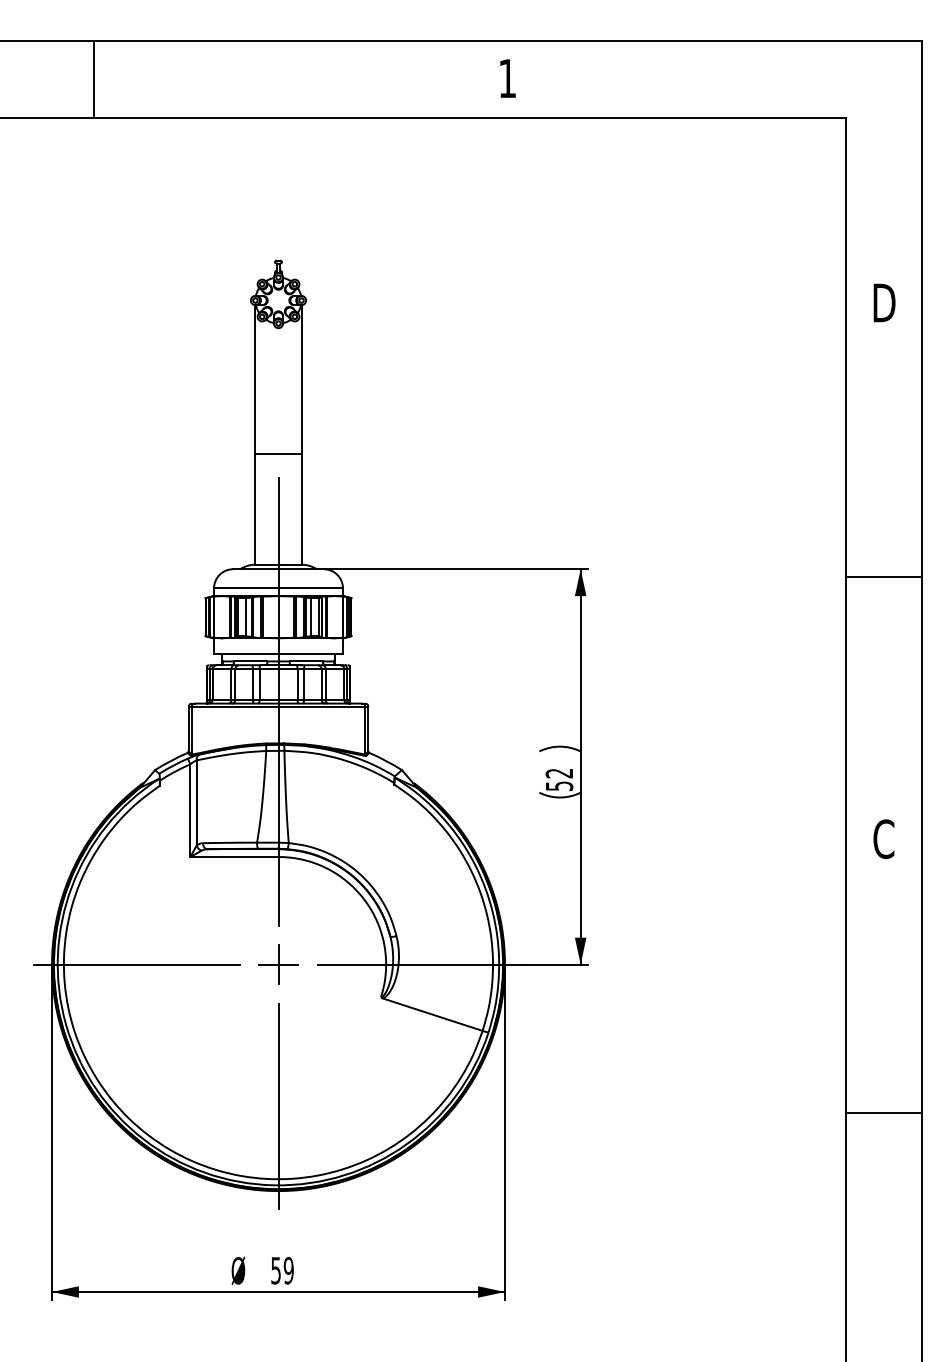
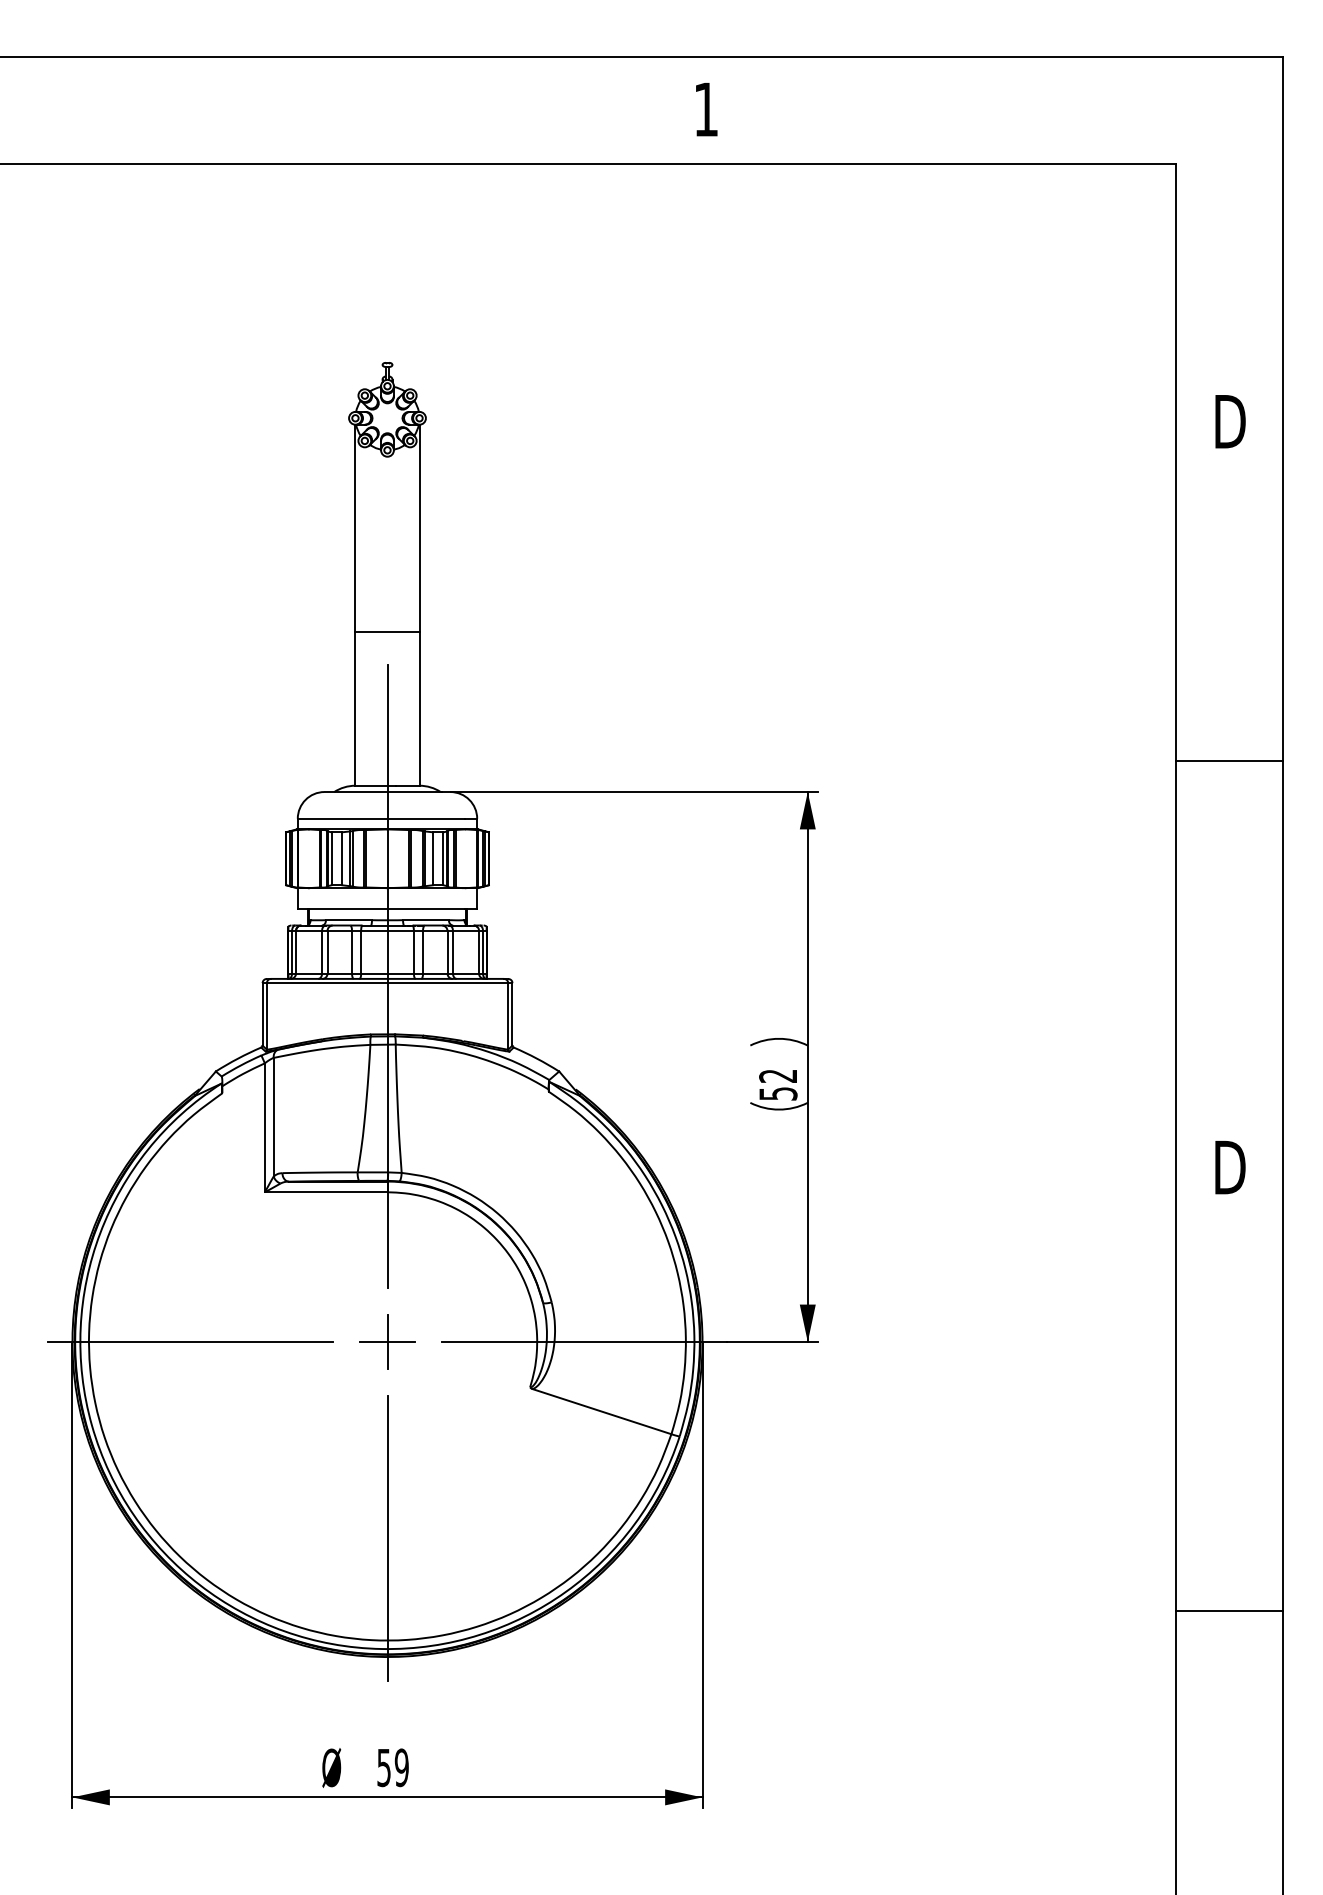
line: (93, 78) -> (130, 109), removed
line: (883, 577) -> (1229, 761), moved
text: (884, 839) -> (1230, 1167), C -> D
line: (883, 1113) -> (1229, 1611), moved

